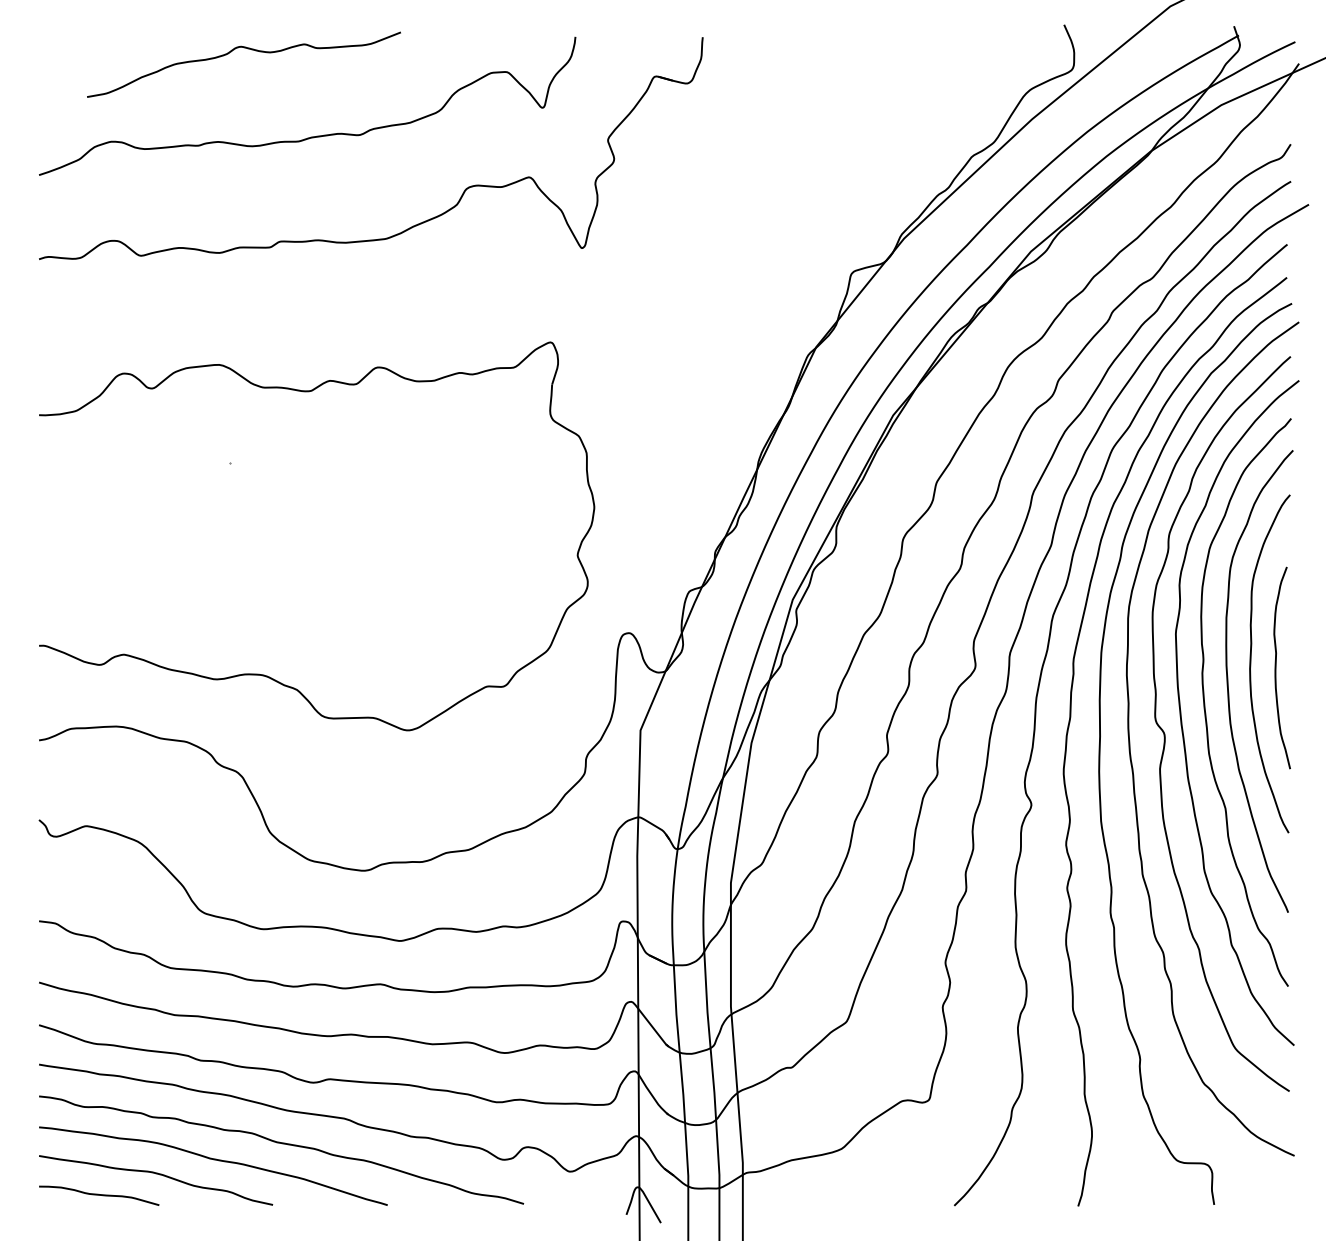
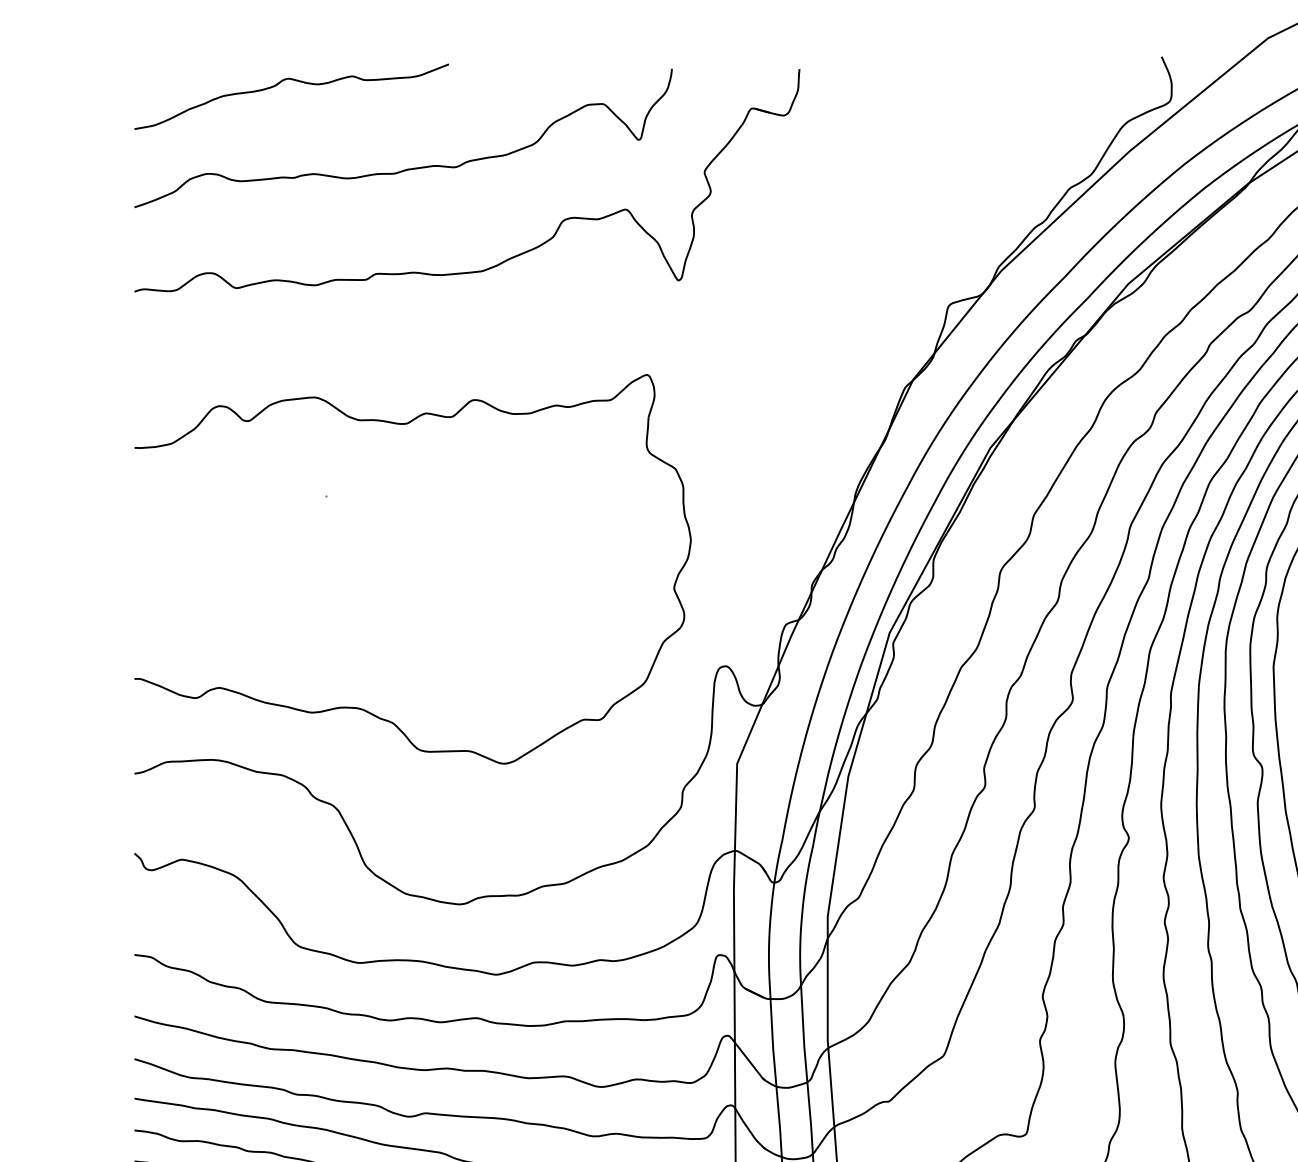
curve: (247, 49) -> (295, 81), moved

